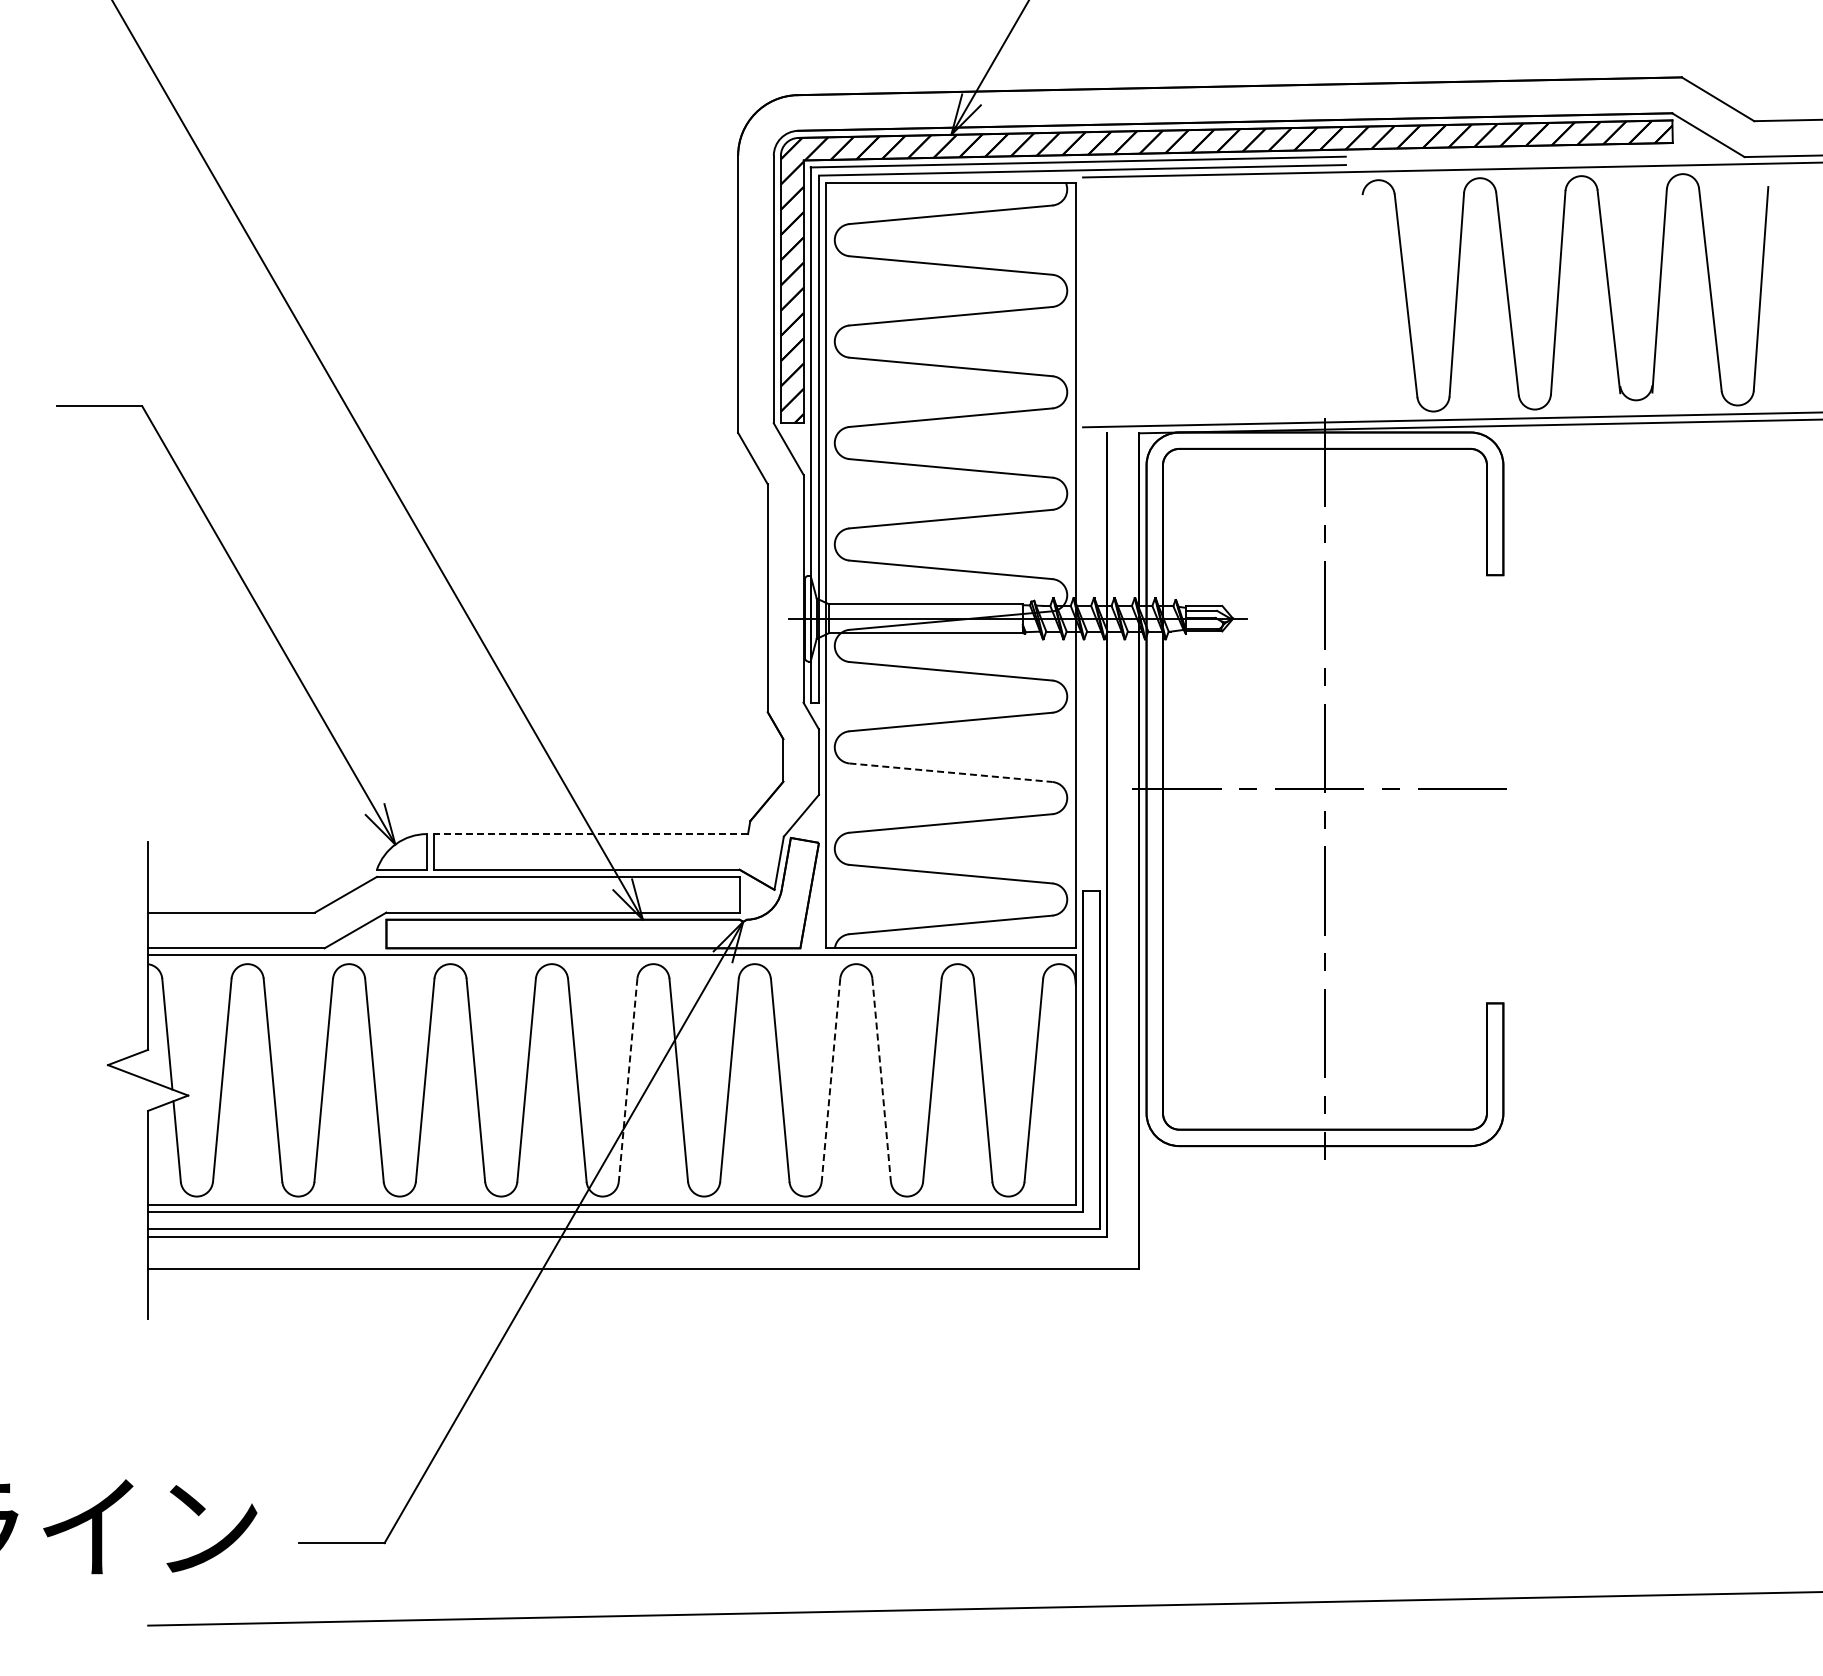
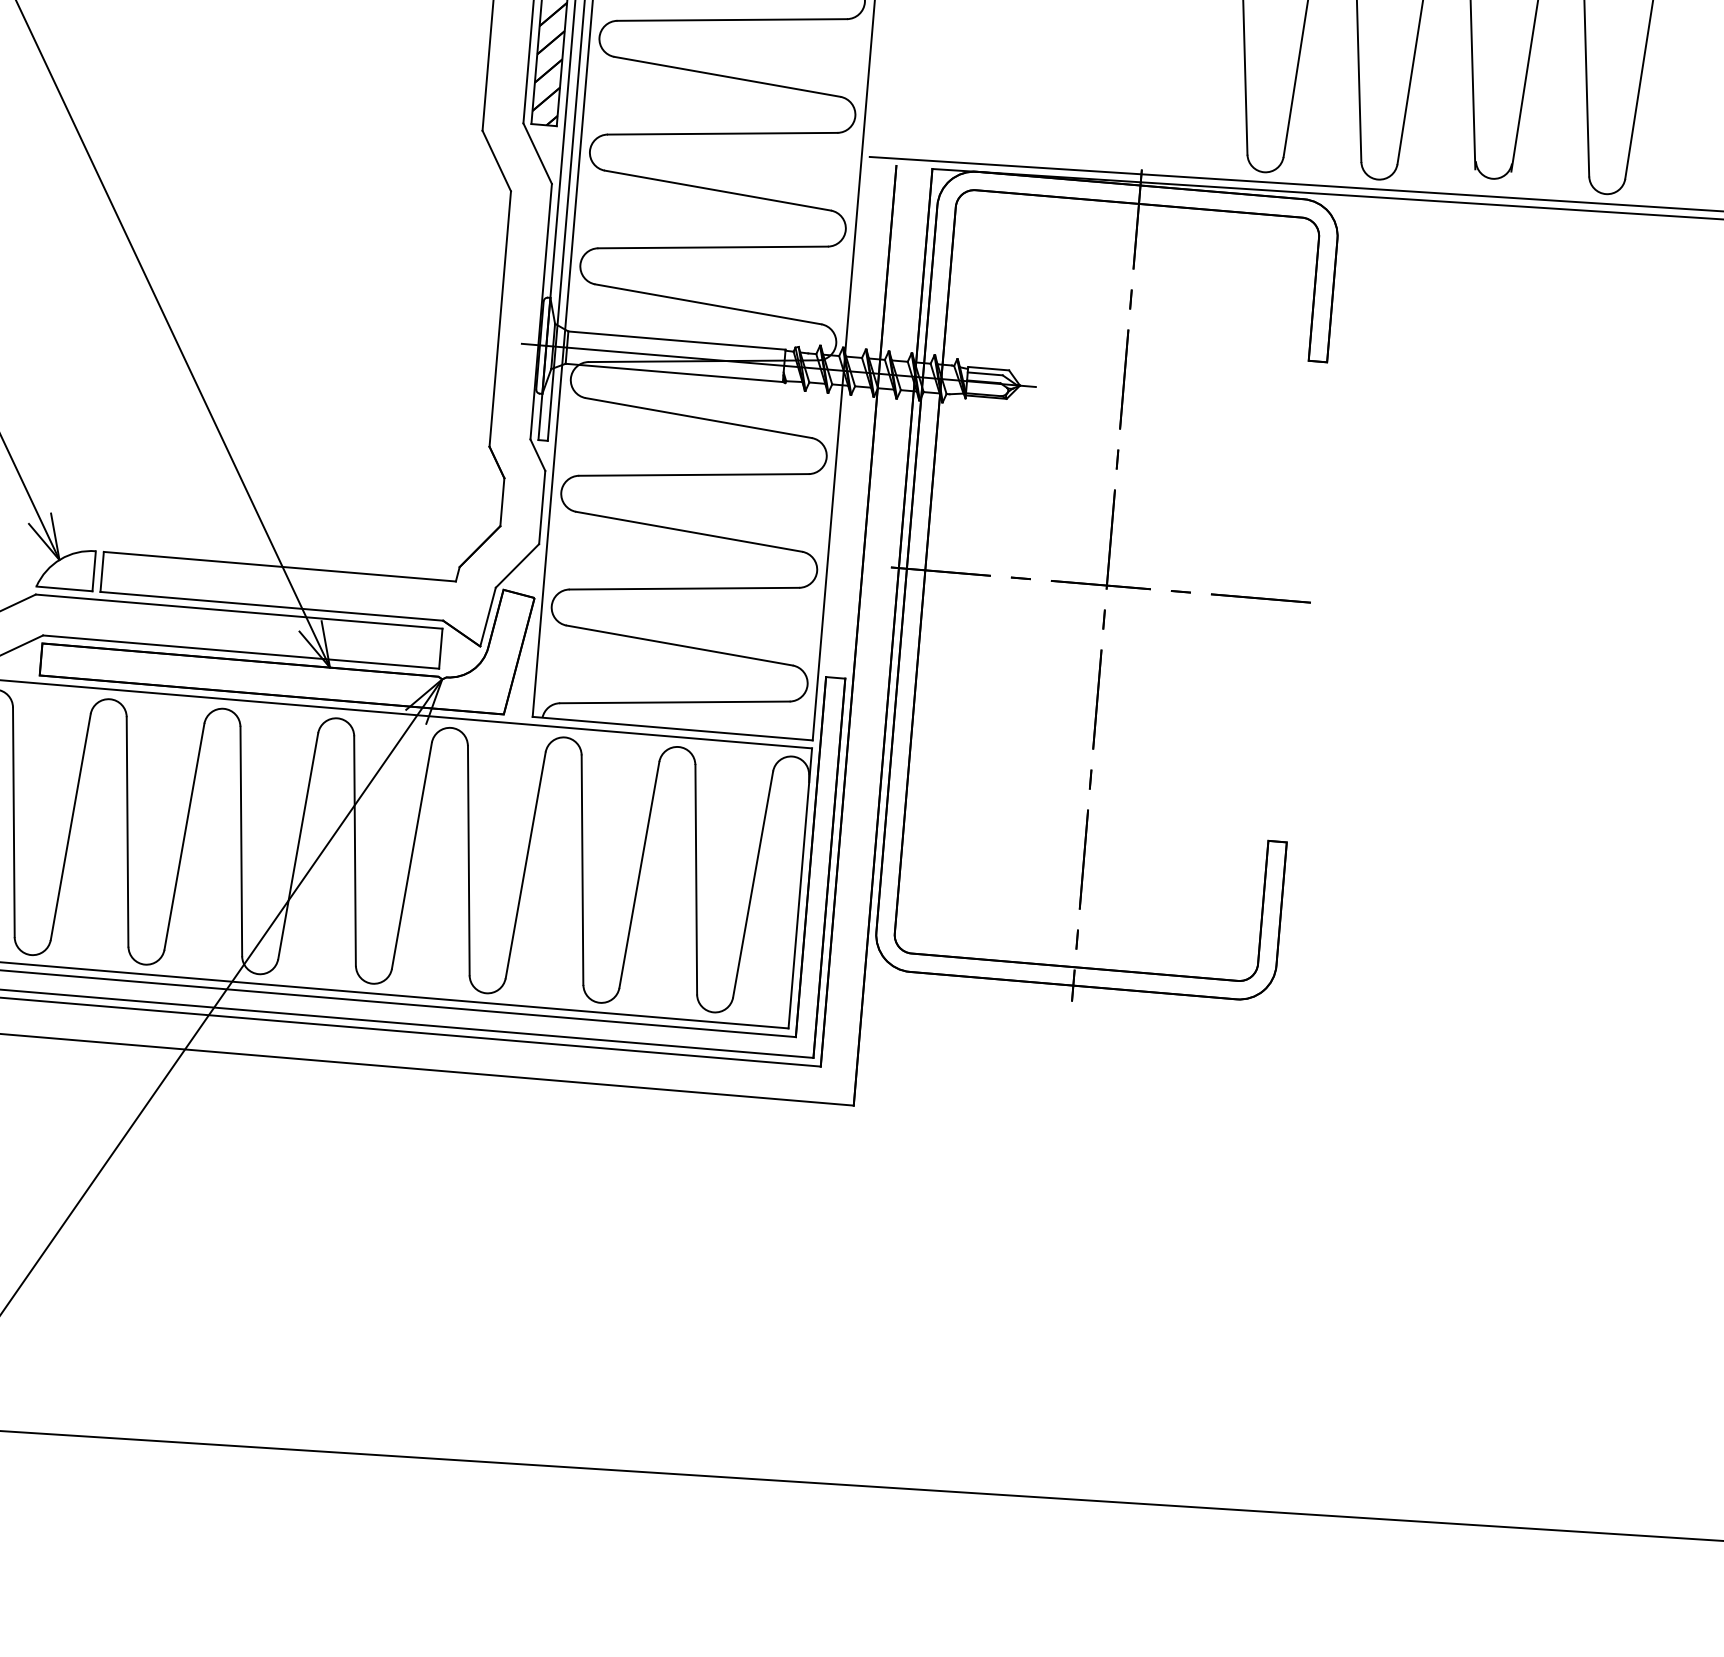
line: (951, 772) -> (689, 531), dashed -> solid
line: (590, 834) -> (279, 567), dashed -> solid
line: (628, 1080) -> (298, 846), dashed -> solid
line: (830, 1080) -> (525, 865), dashed -> solid
line: (881, 1080) -> (582, 870), dashed -> solid

